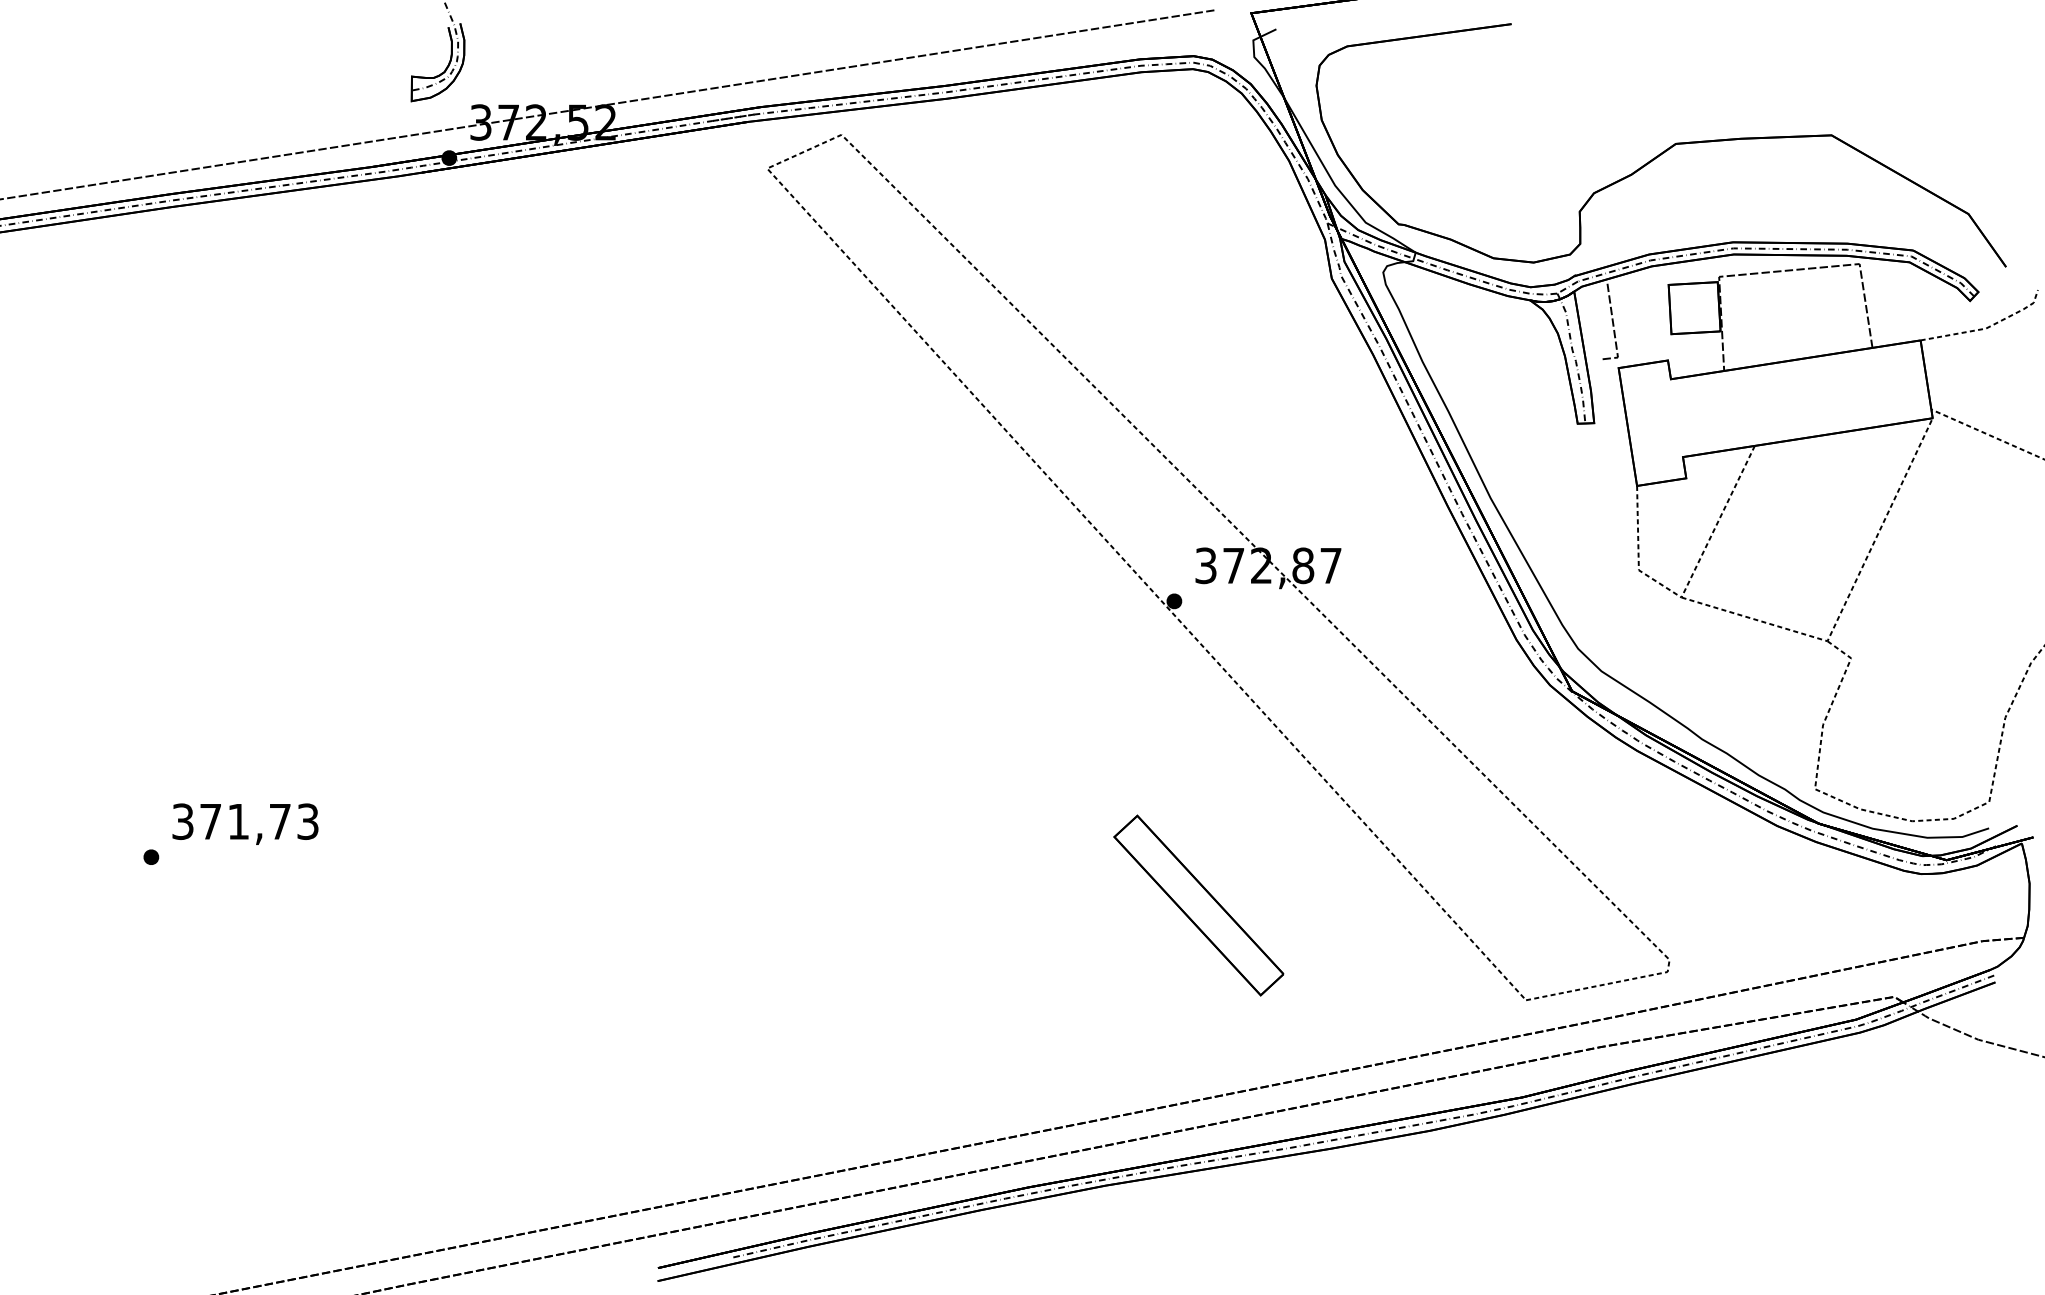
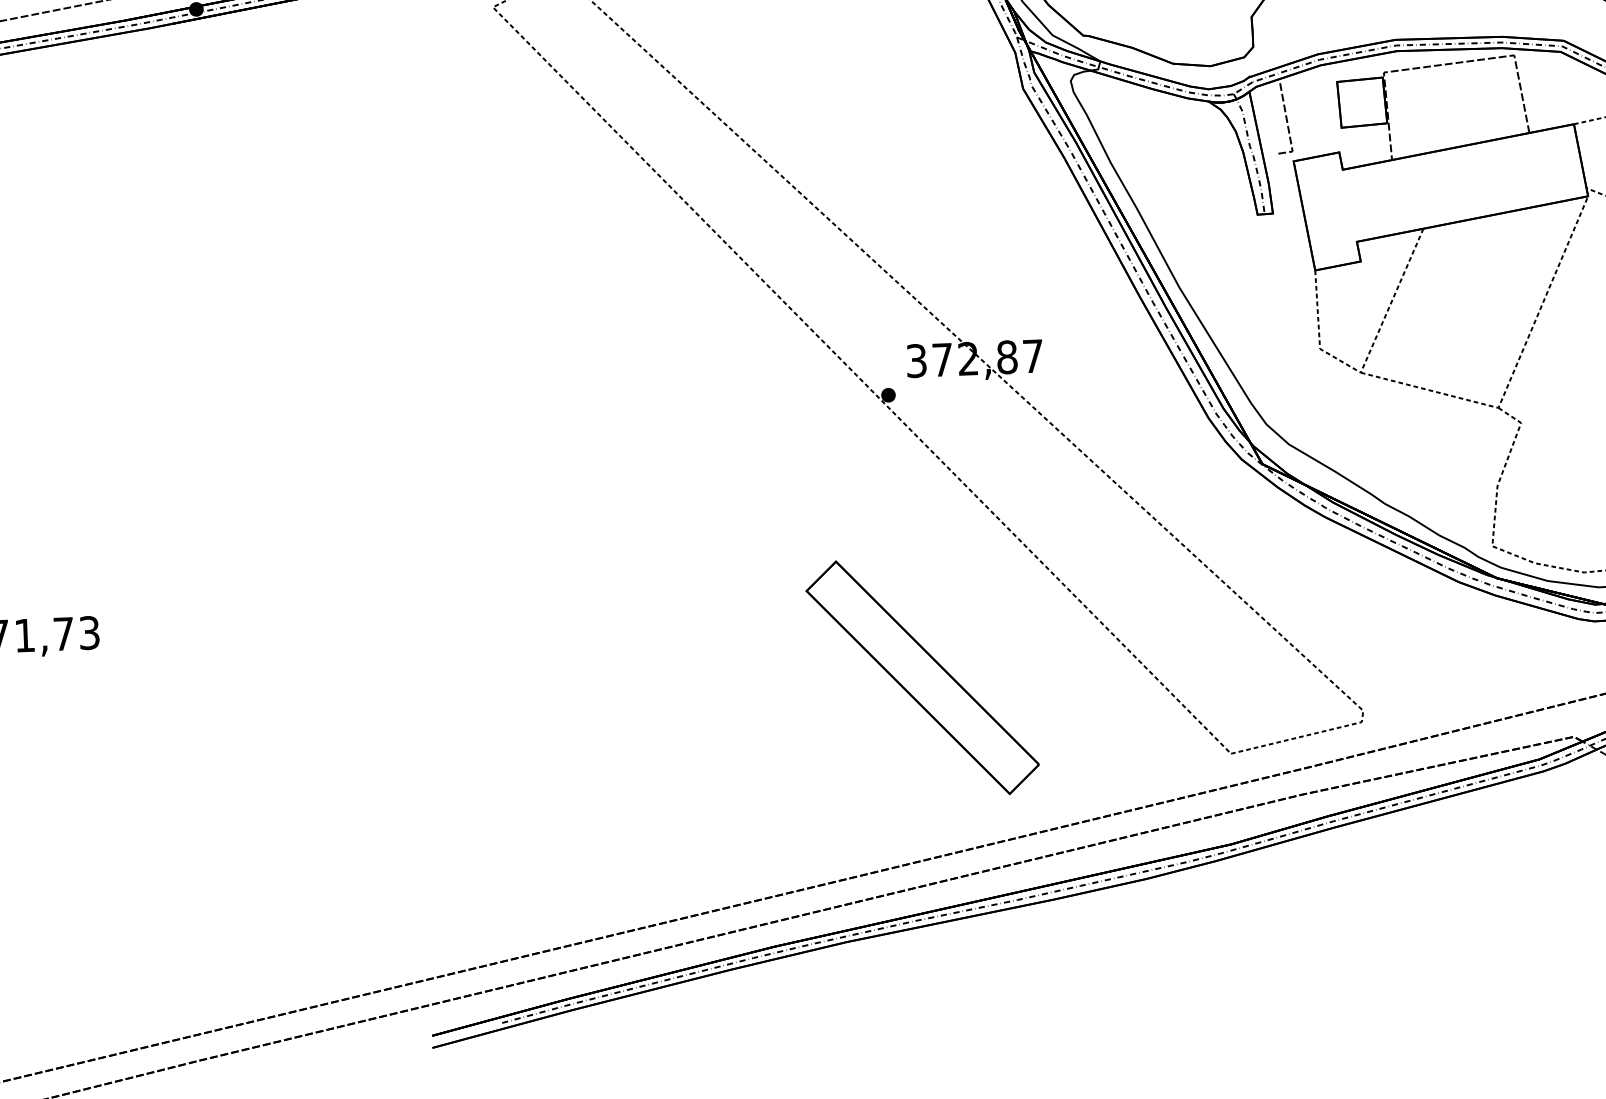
part: (1198, 905) -> (922, 677), size x1.43

